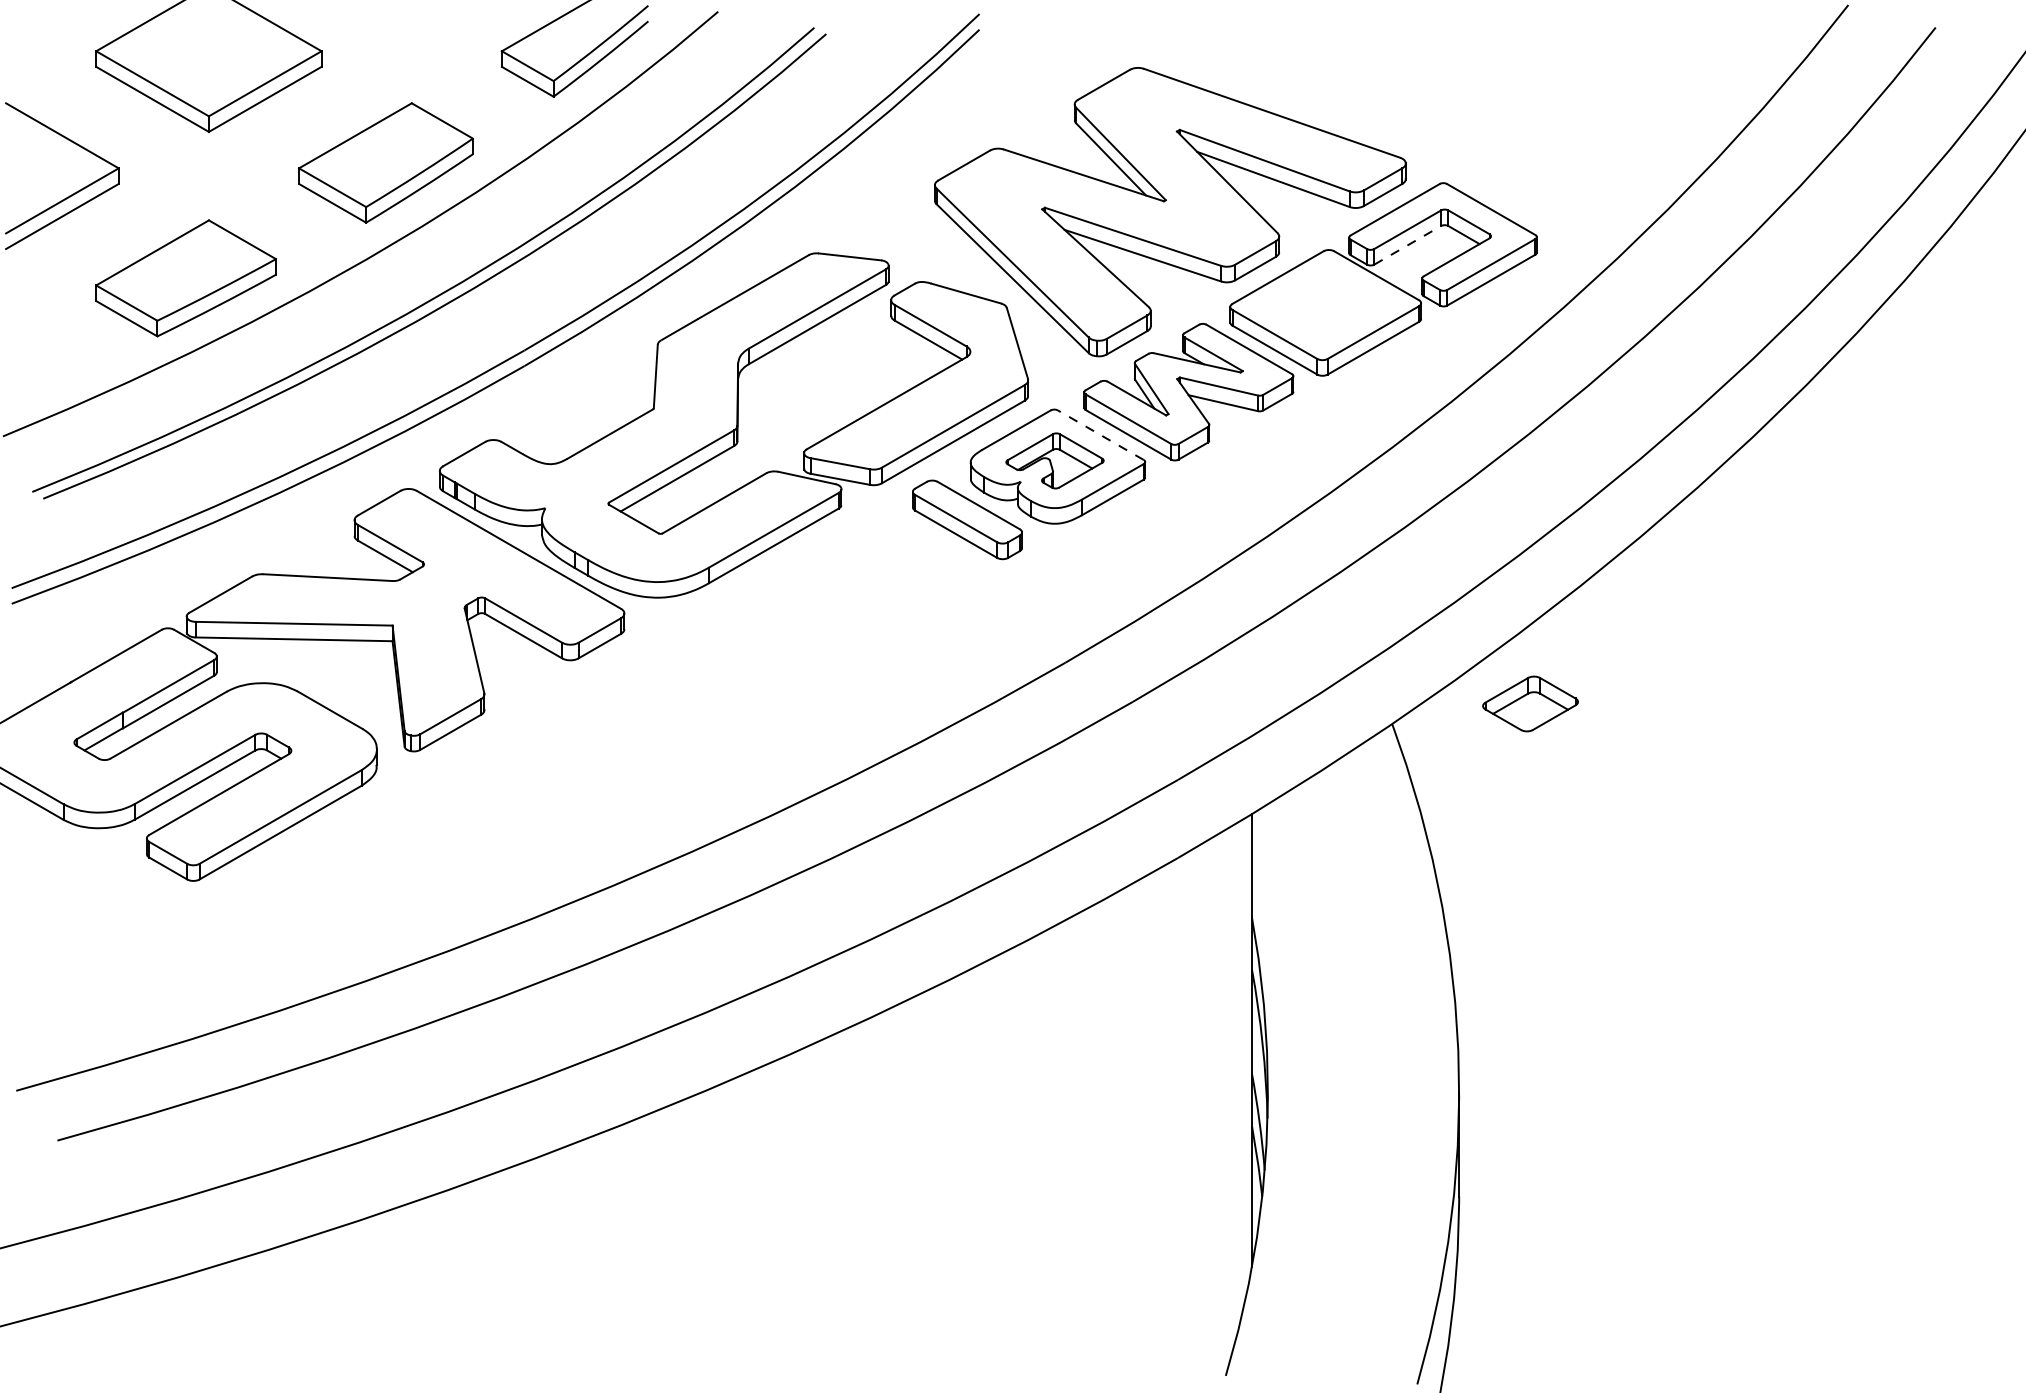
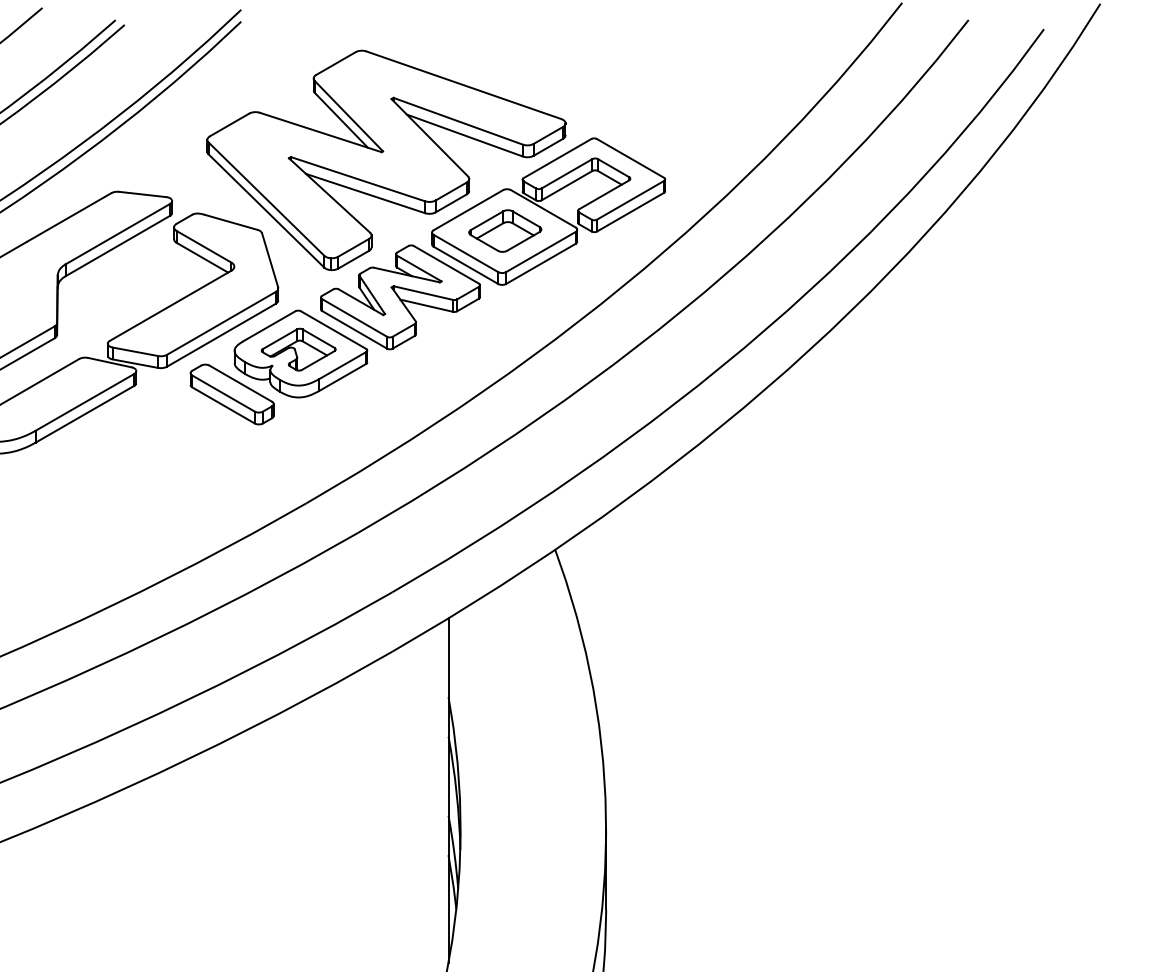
line: (1407, 245) -> (566, 185), dashed -> solid
line: (1100, 434) -> (333, 329), dashed -> solid
part: (1530, 703) -> (505, 230), moved

